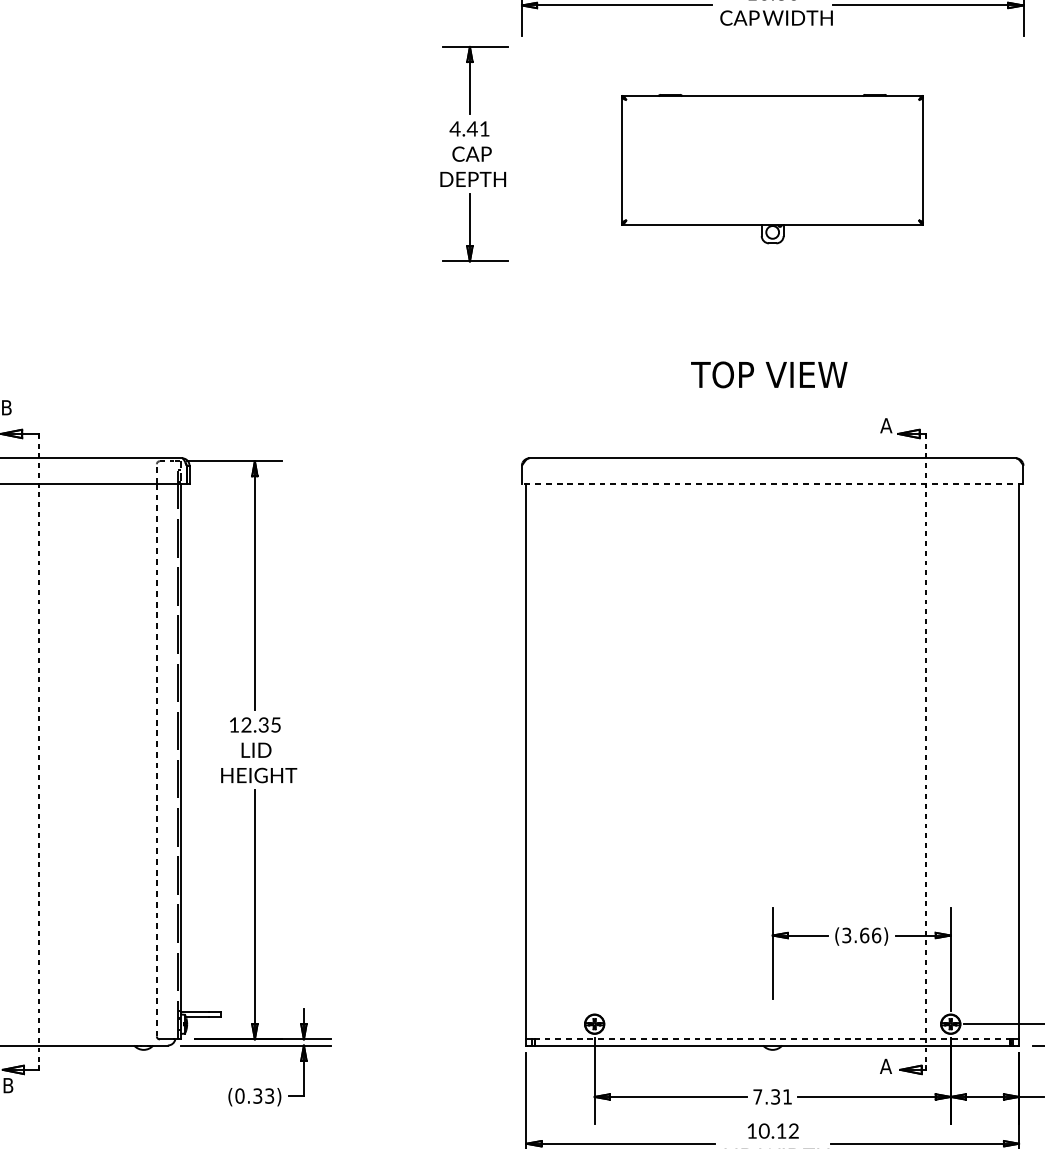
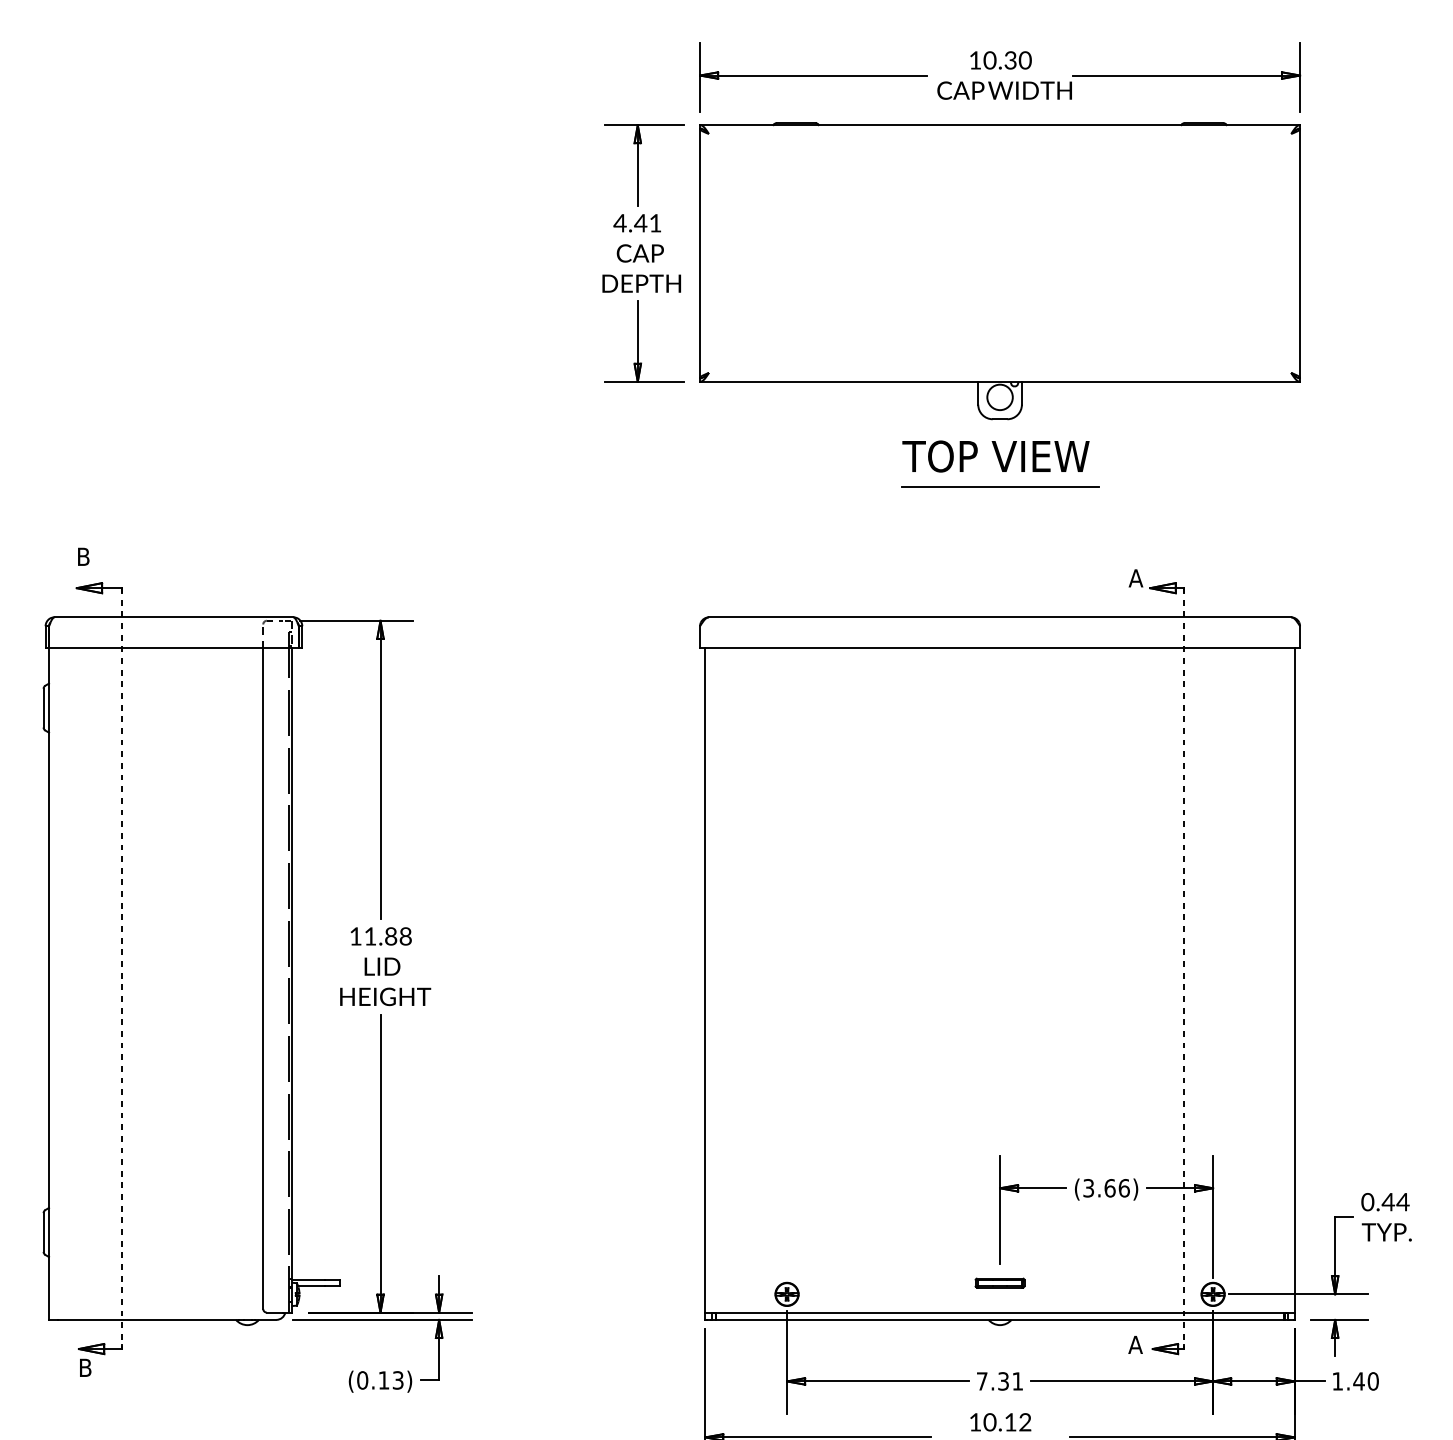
part: (772, 169) -> (999, 271), size x1.67
line: (773, 349) -> (1000, 487), added
text: (768, 374) -> (995, 456), moved
line: (772, 484) -> (999, 648), dashed -> solid
text: (260, 725) -> (387, 936), 12.35 -> 11.88
line: (157, 760) -> (263, 978), dashed -> solid
part: (772, 1014) -> (999, 1282), added
line: (773, 1039) -> (1000, 1312), dashed -> solid
text: (257, 1096) -> (383, 1380), (0.33) -> (0.13)

